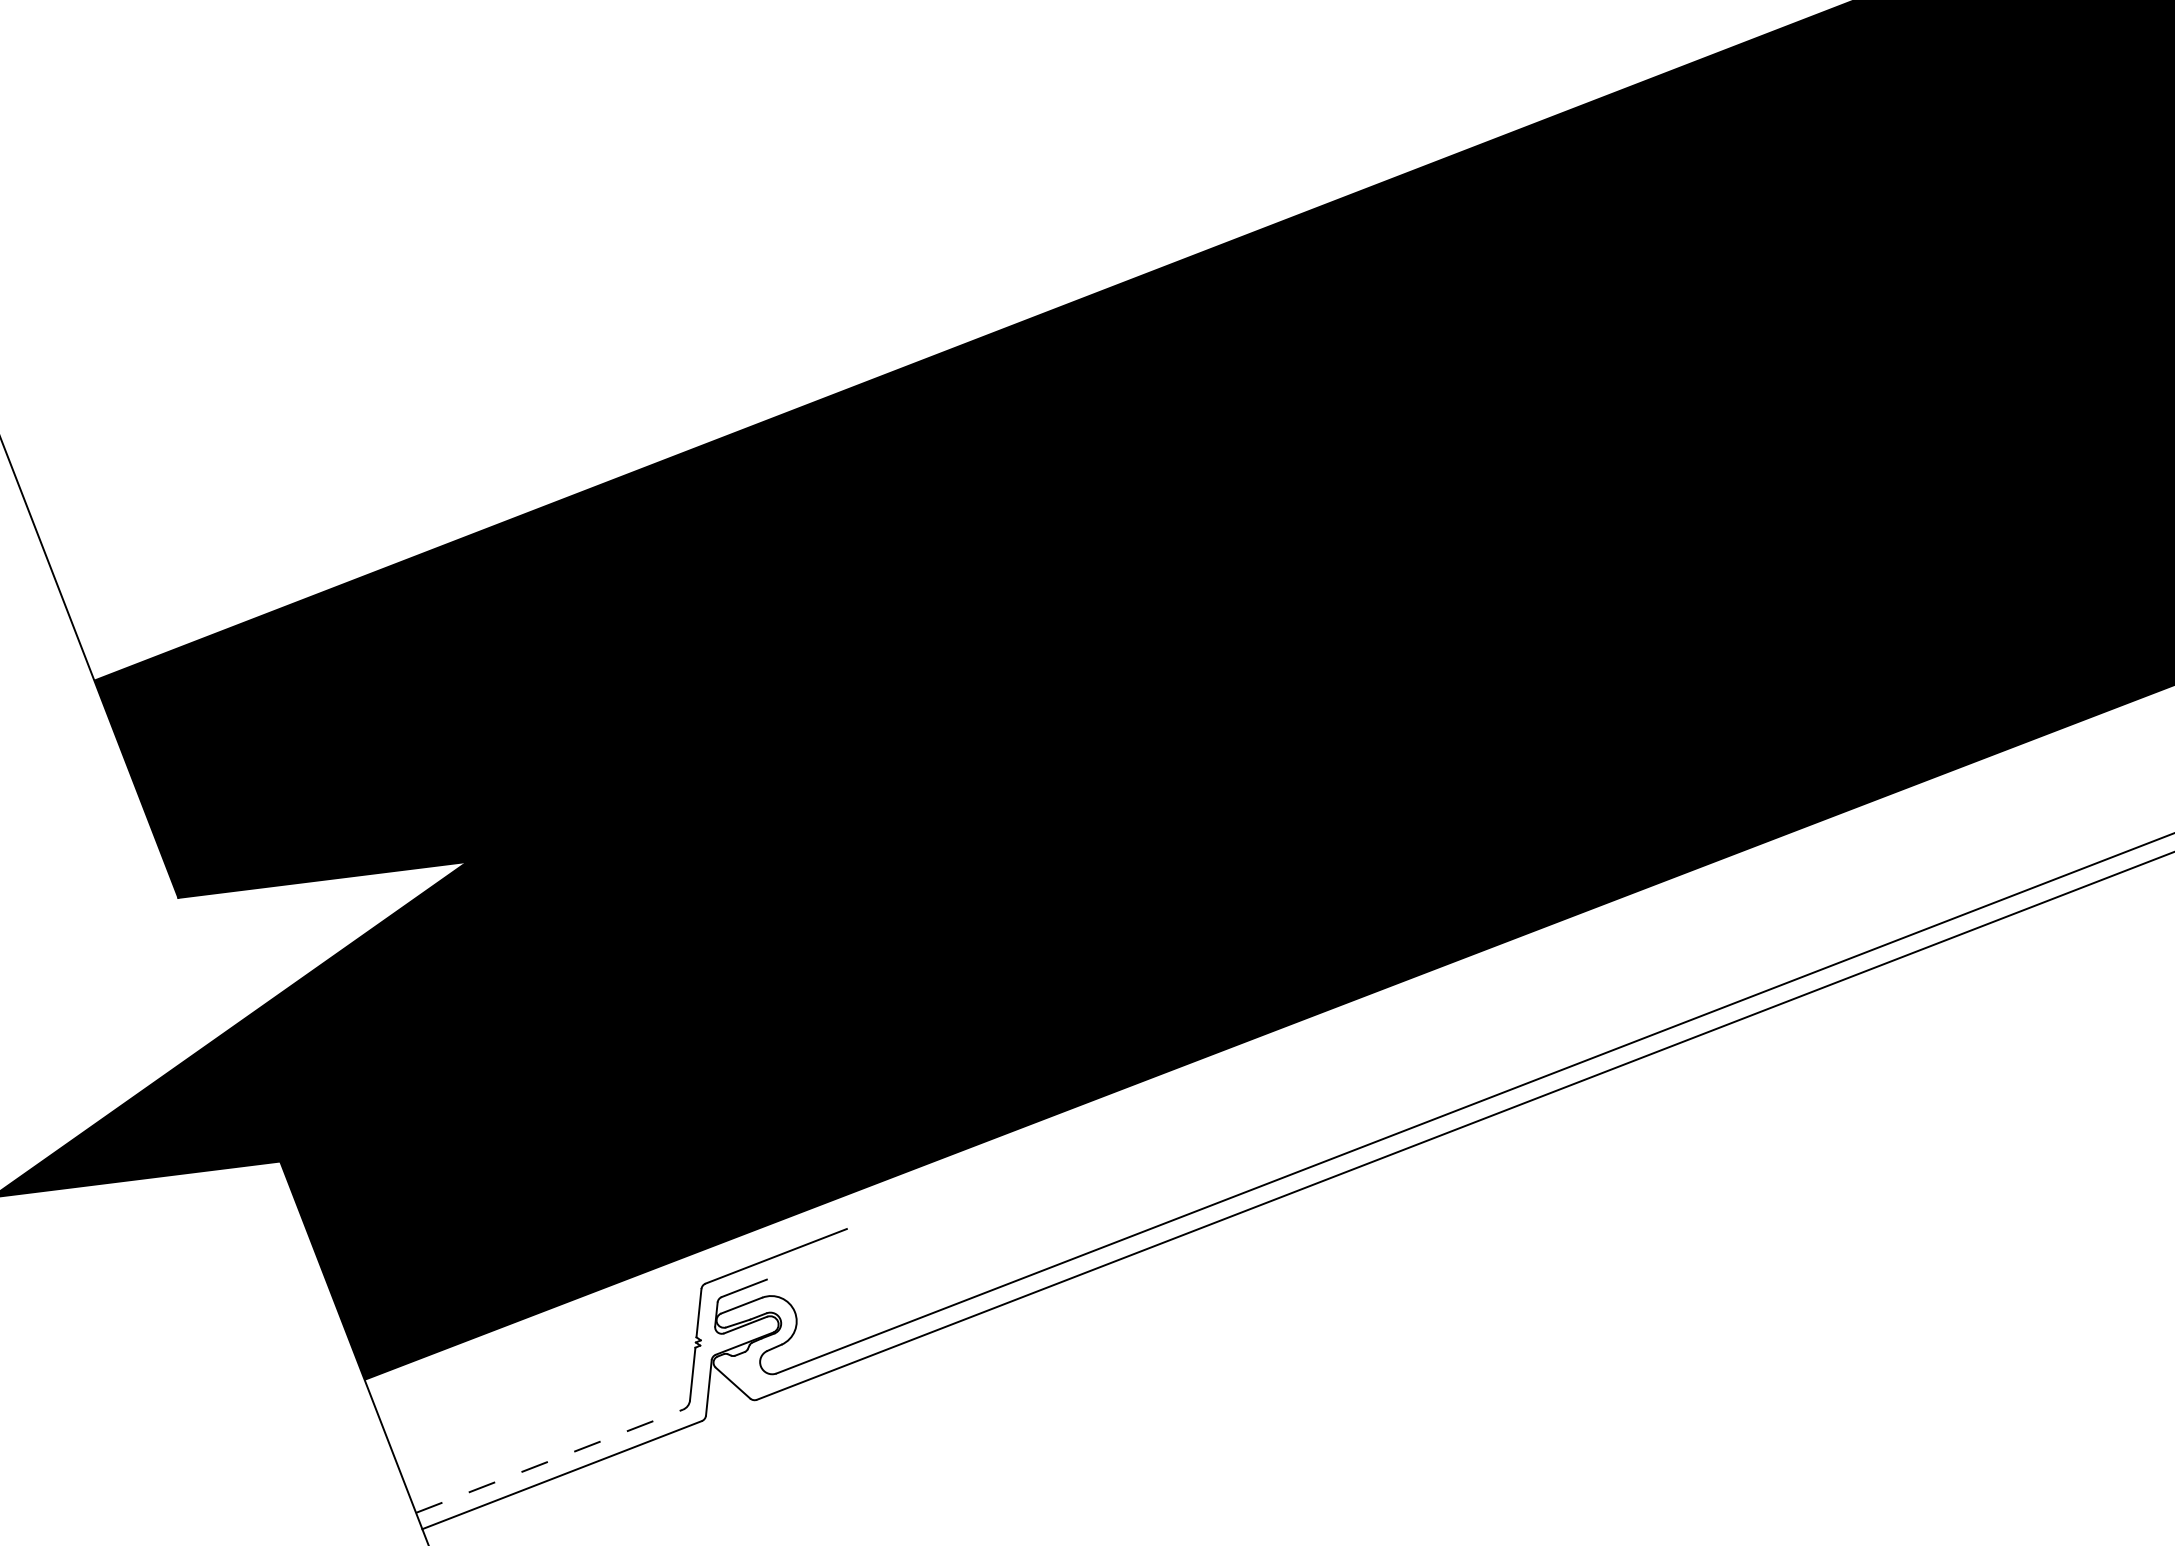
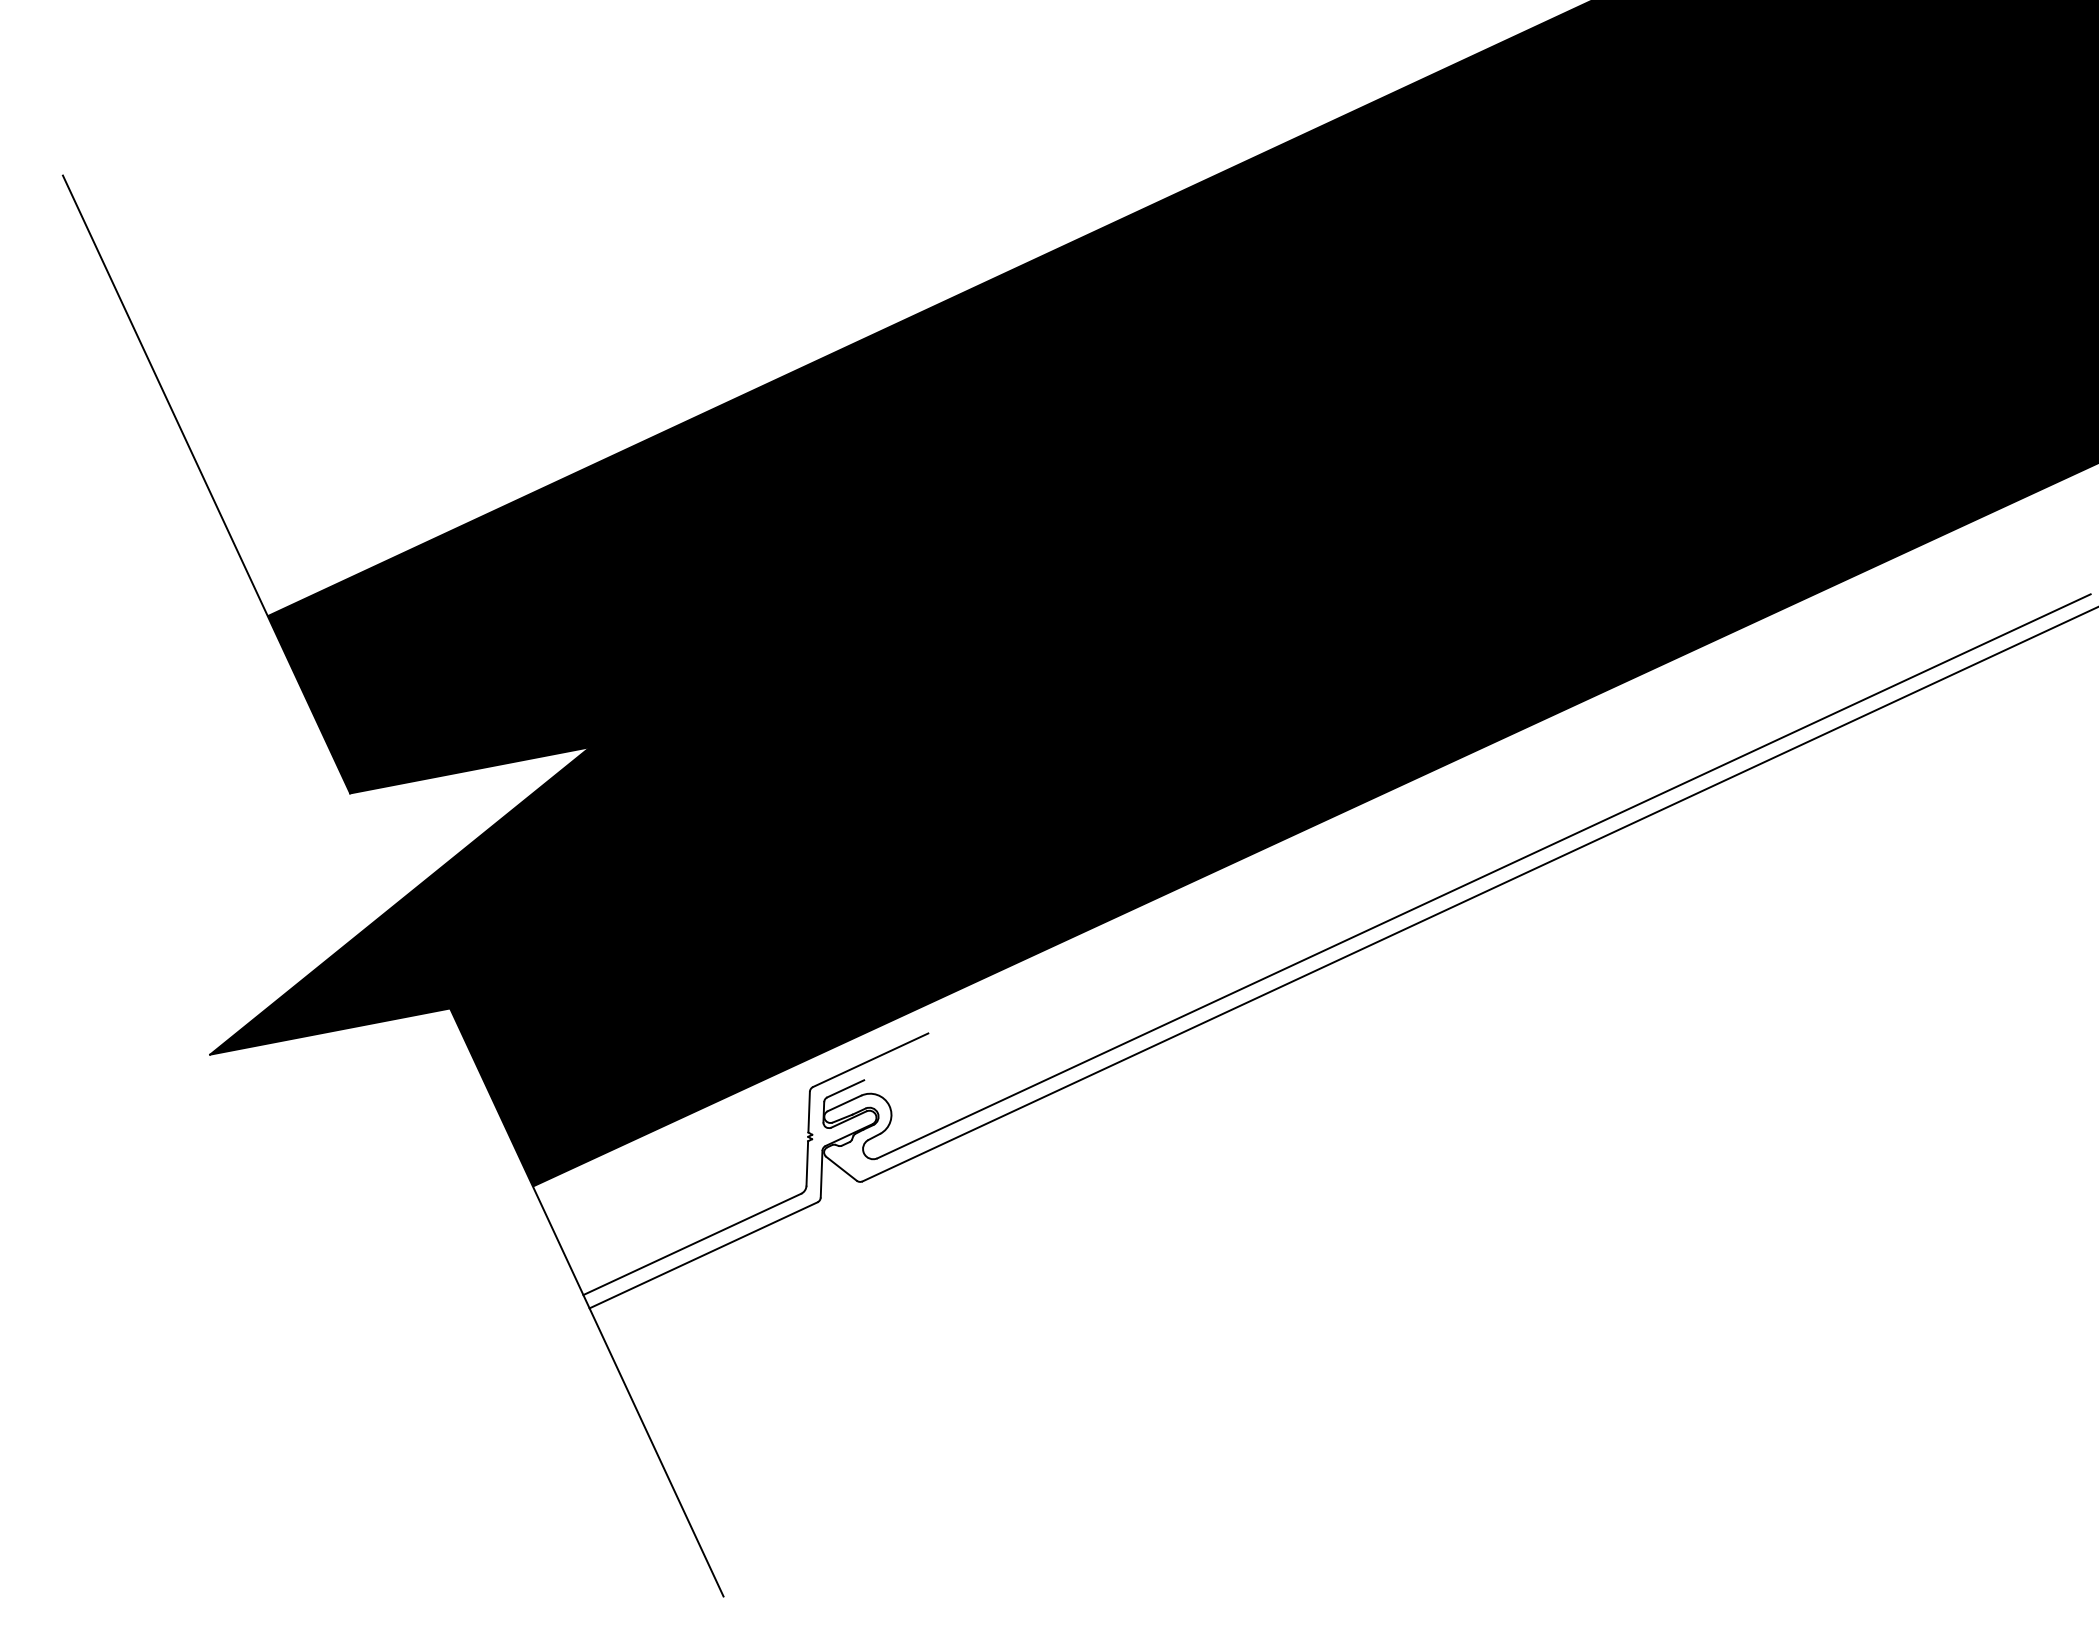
line: (549, 1461) -> (692, 1244), dashed -> solid

